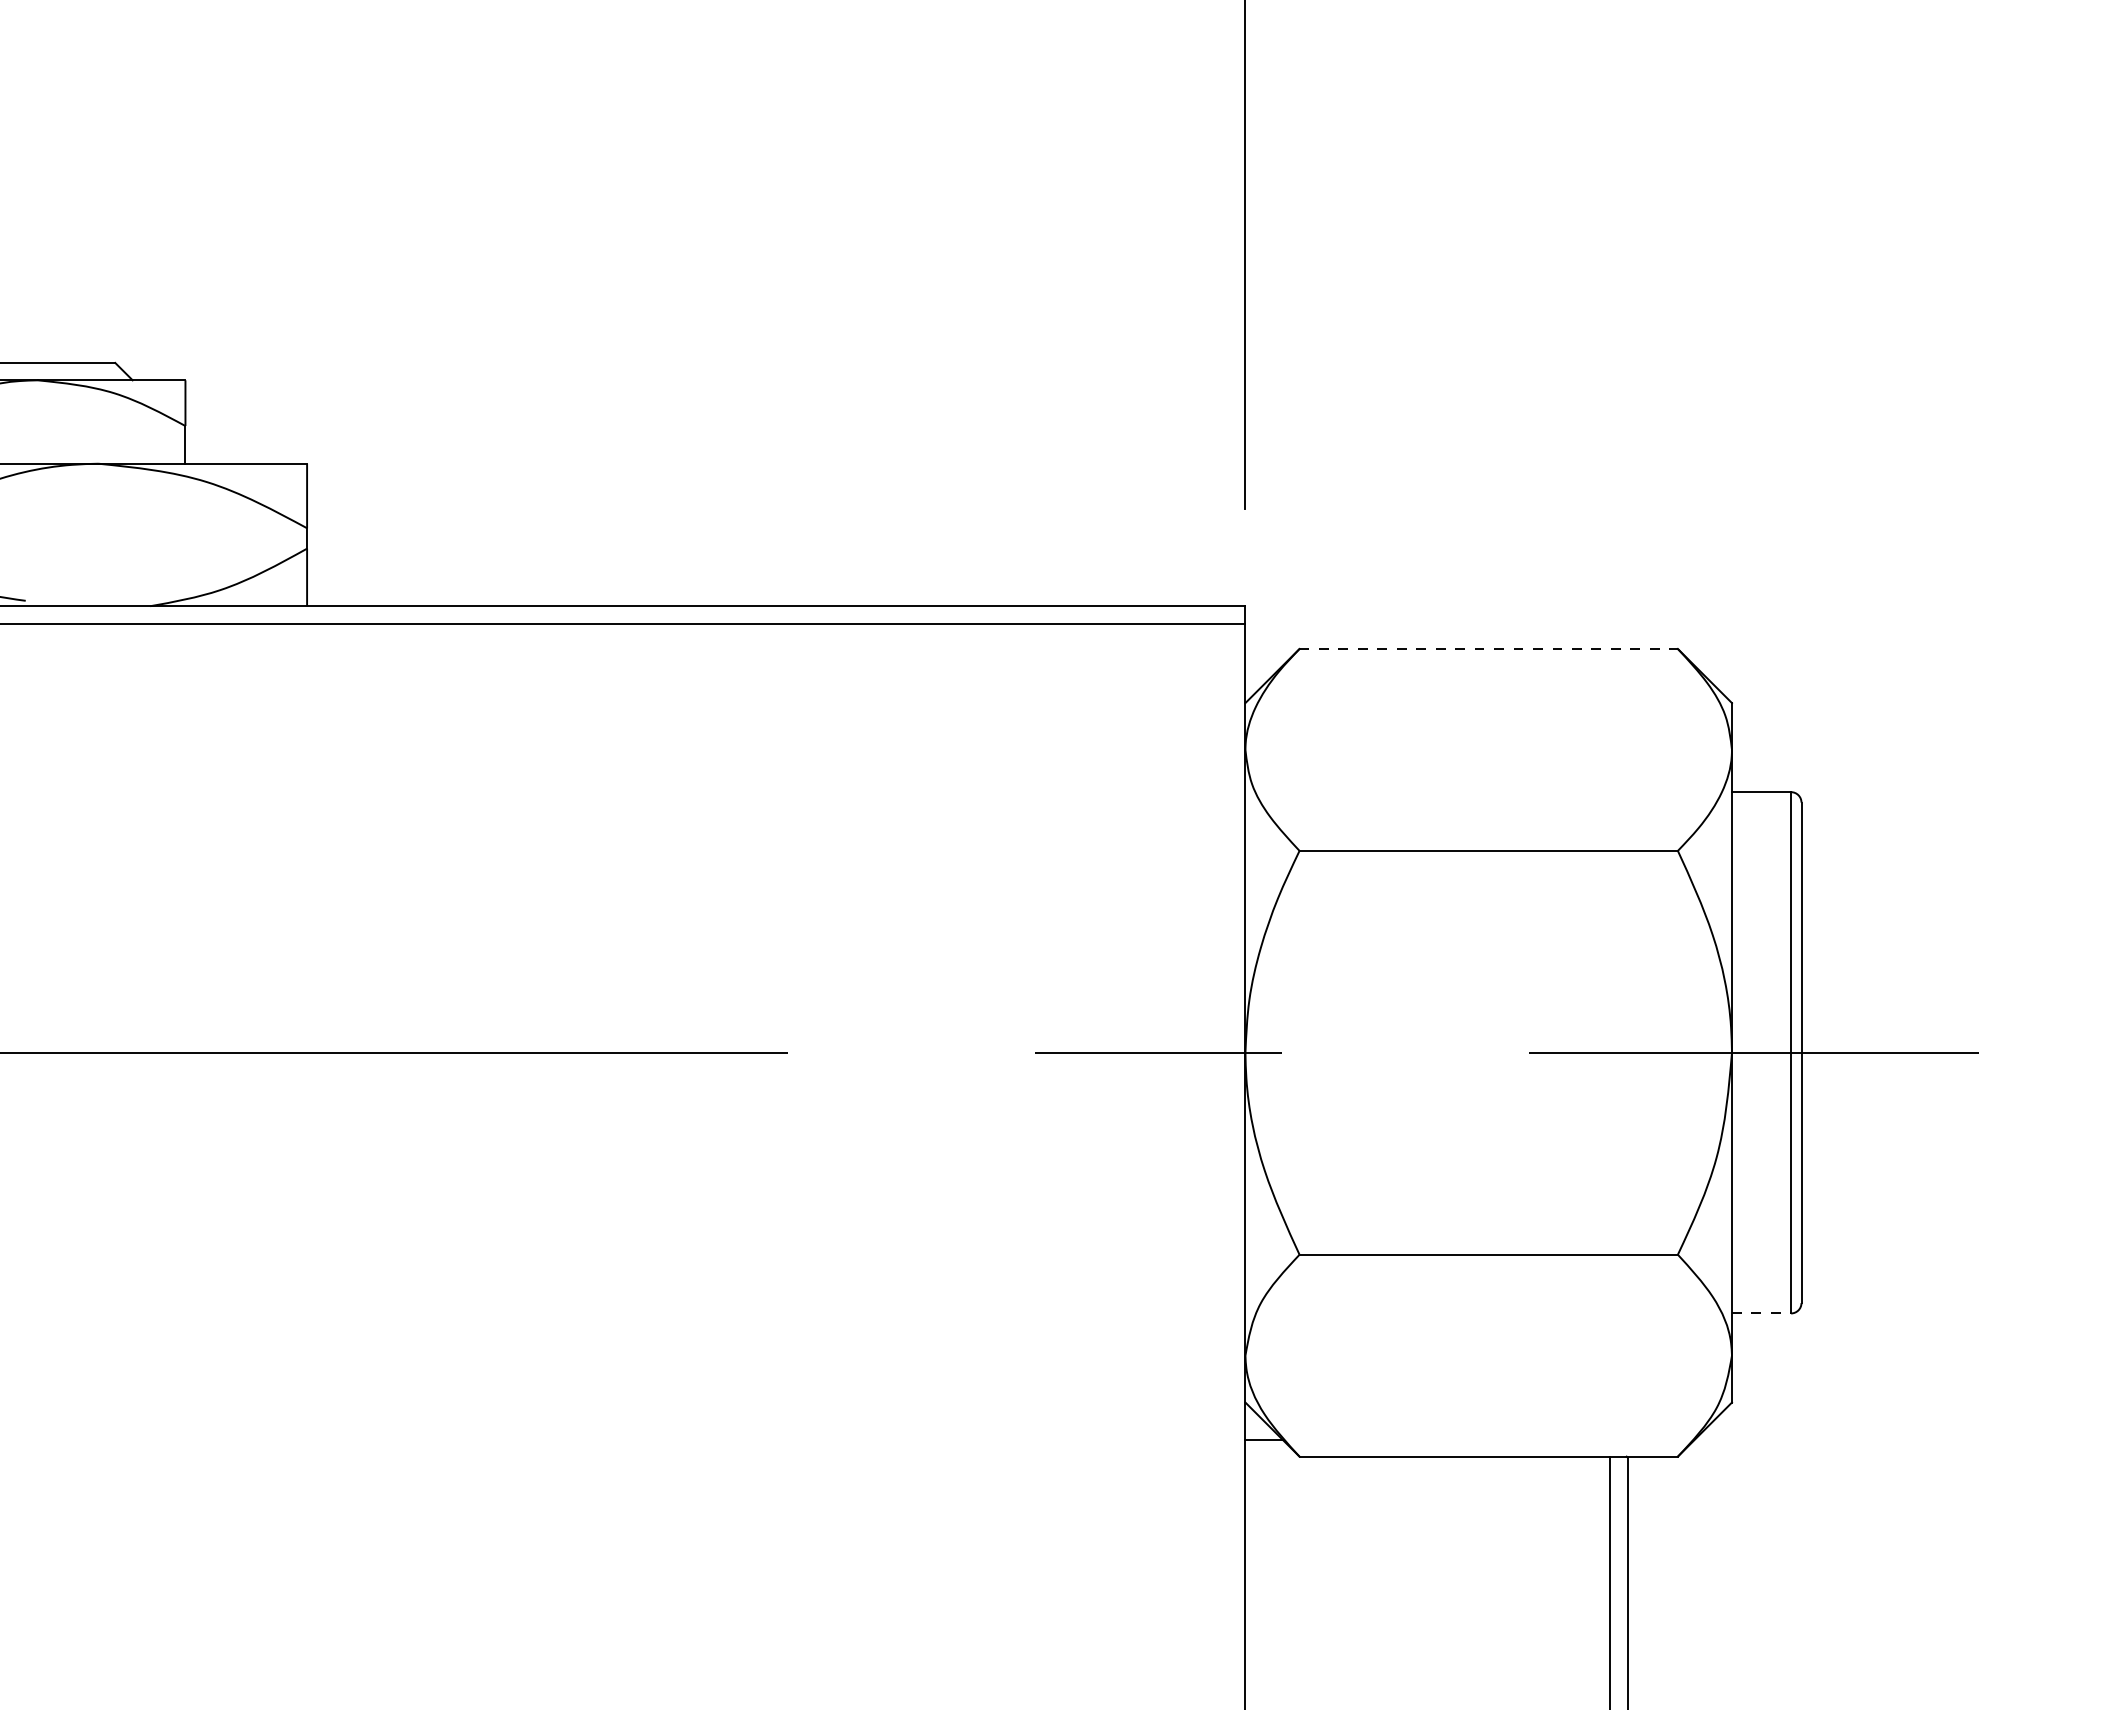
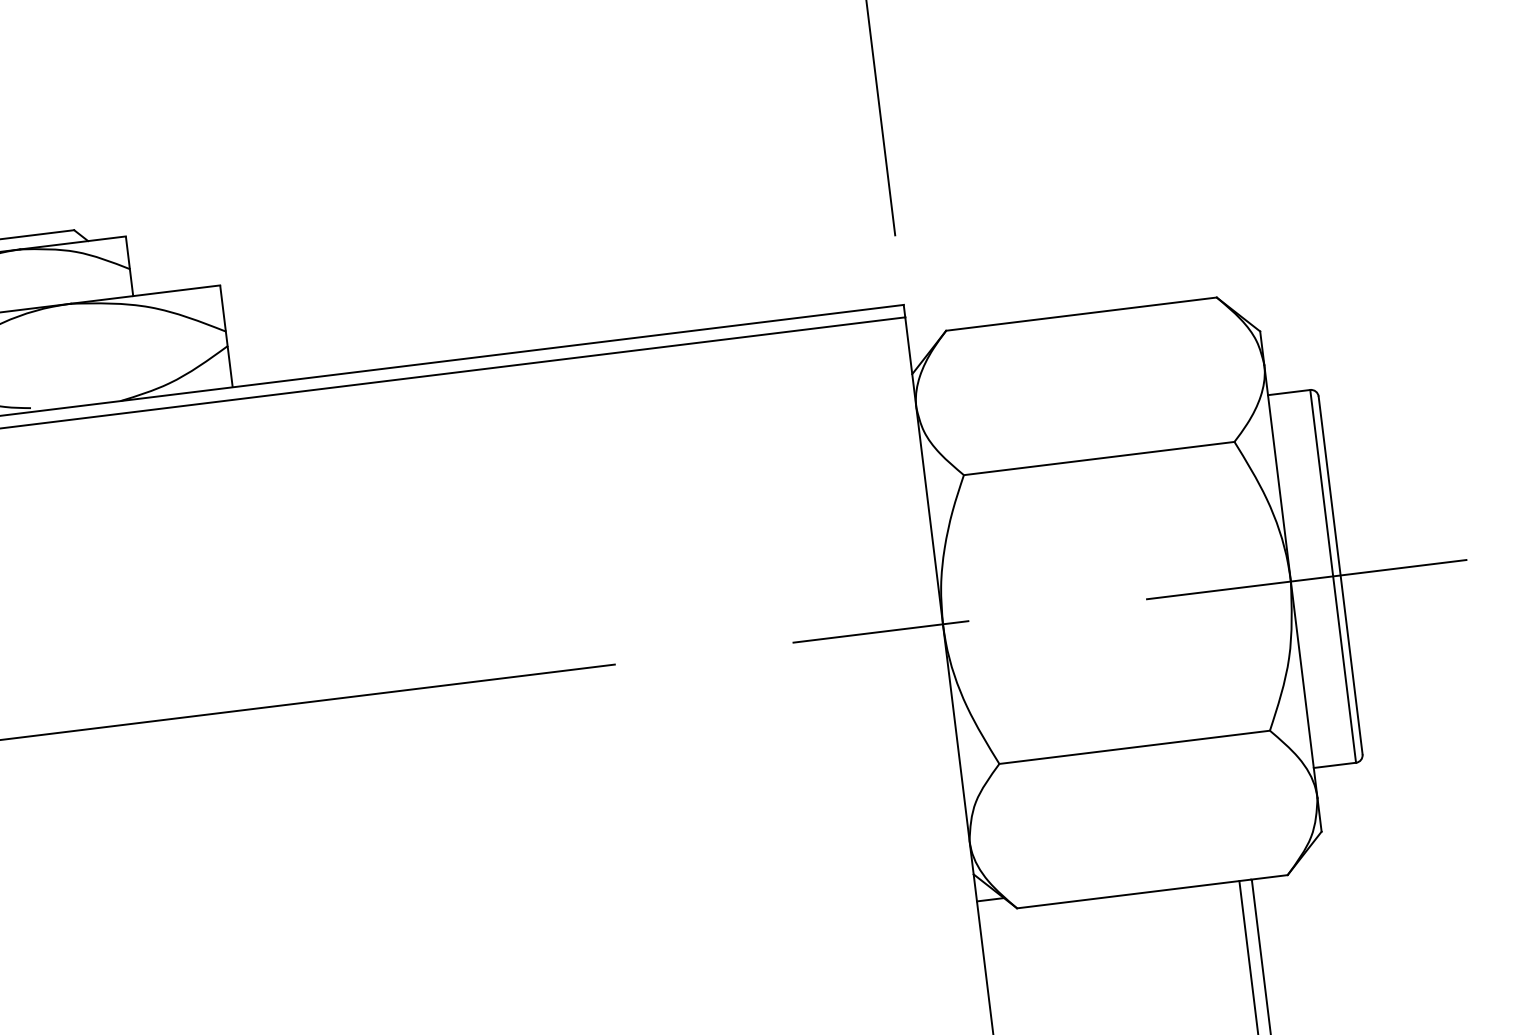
line: (1489, 648) -> (1081, 313), dashed -> solid
line: (1761, 1313) -> (1334, 765), dashed -> solid

